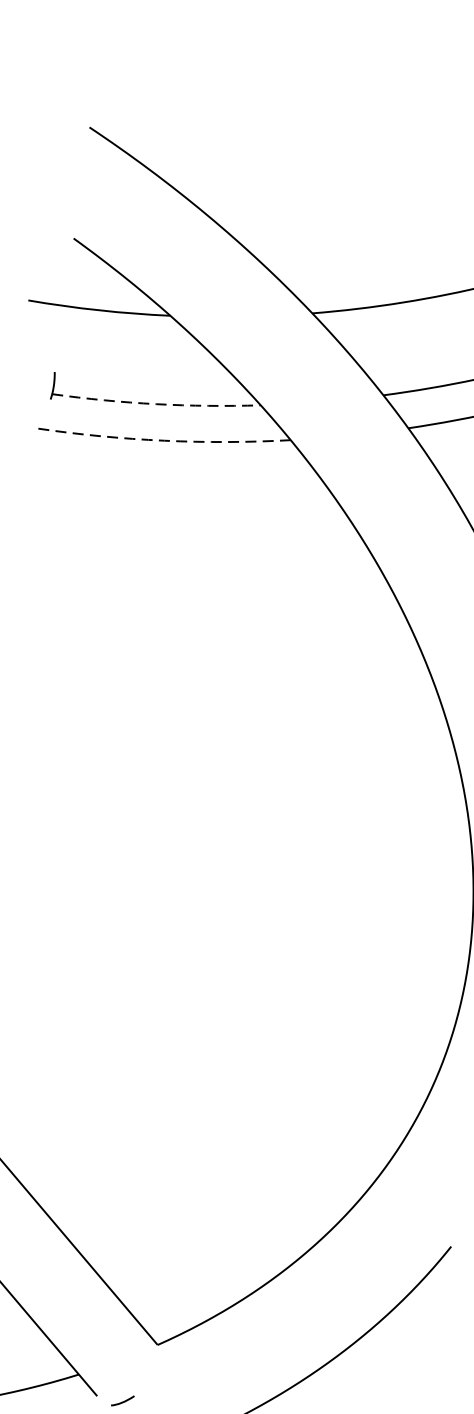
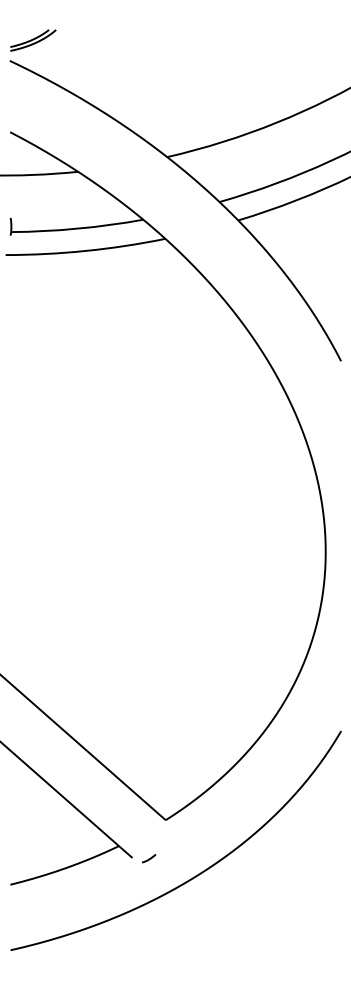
part: (131, 101) -> (33, 40), added
line: (156, 403) -> (77, 228), dashed -> solid
line: (163, 439) -> (85, 250), dashed -> solid

